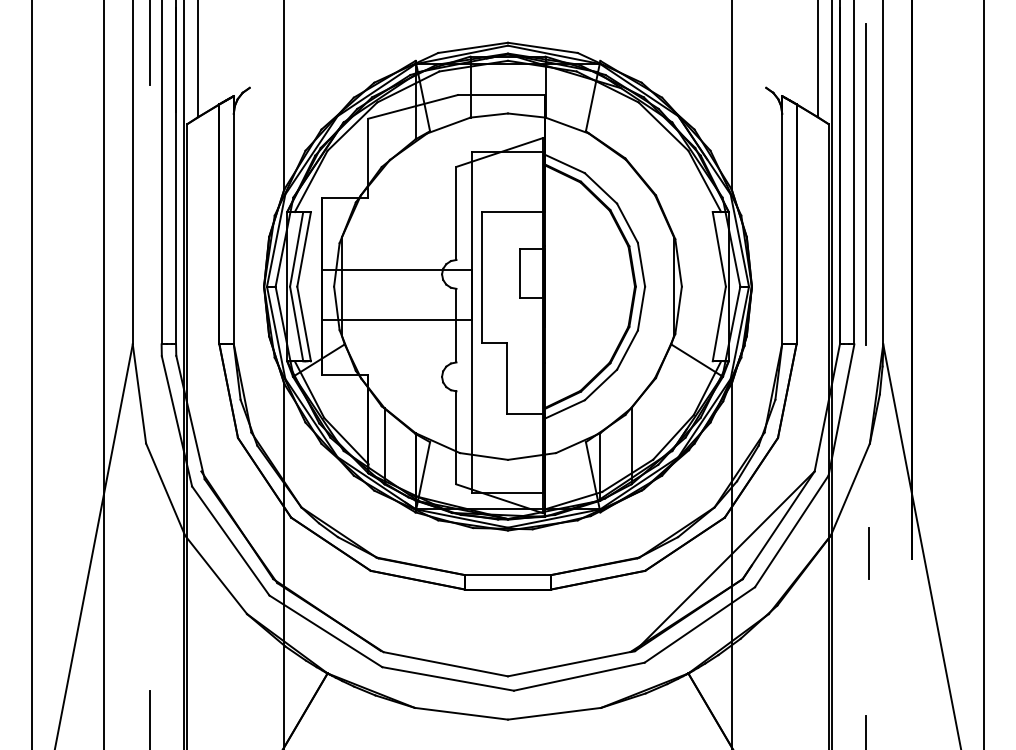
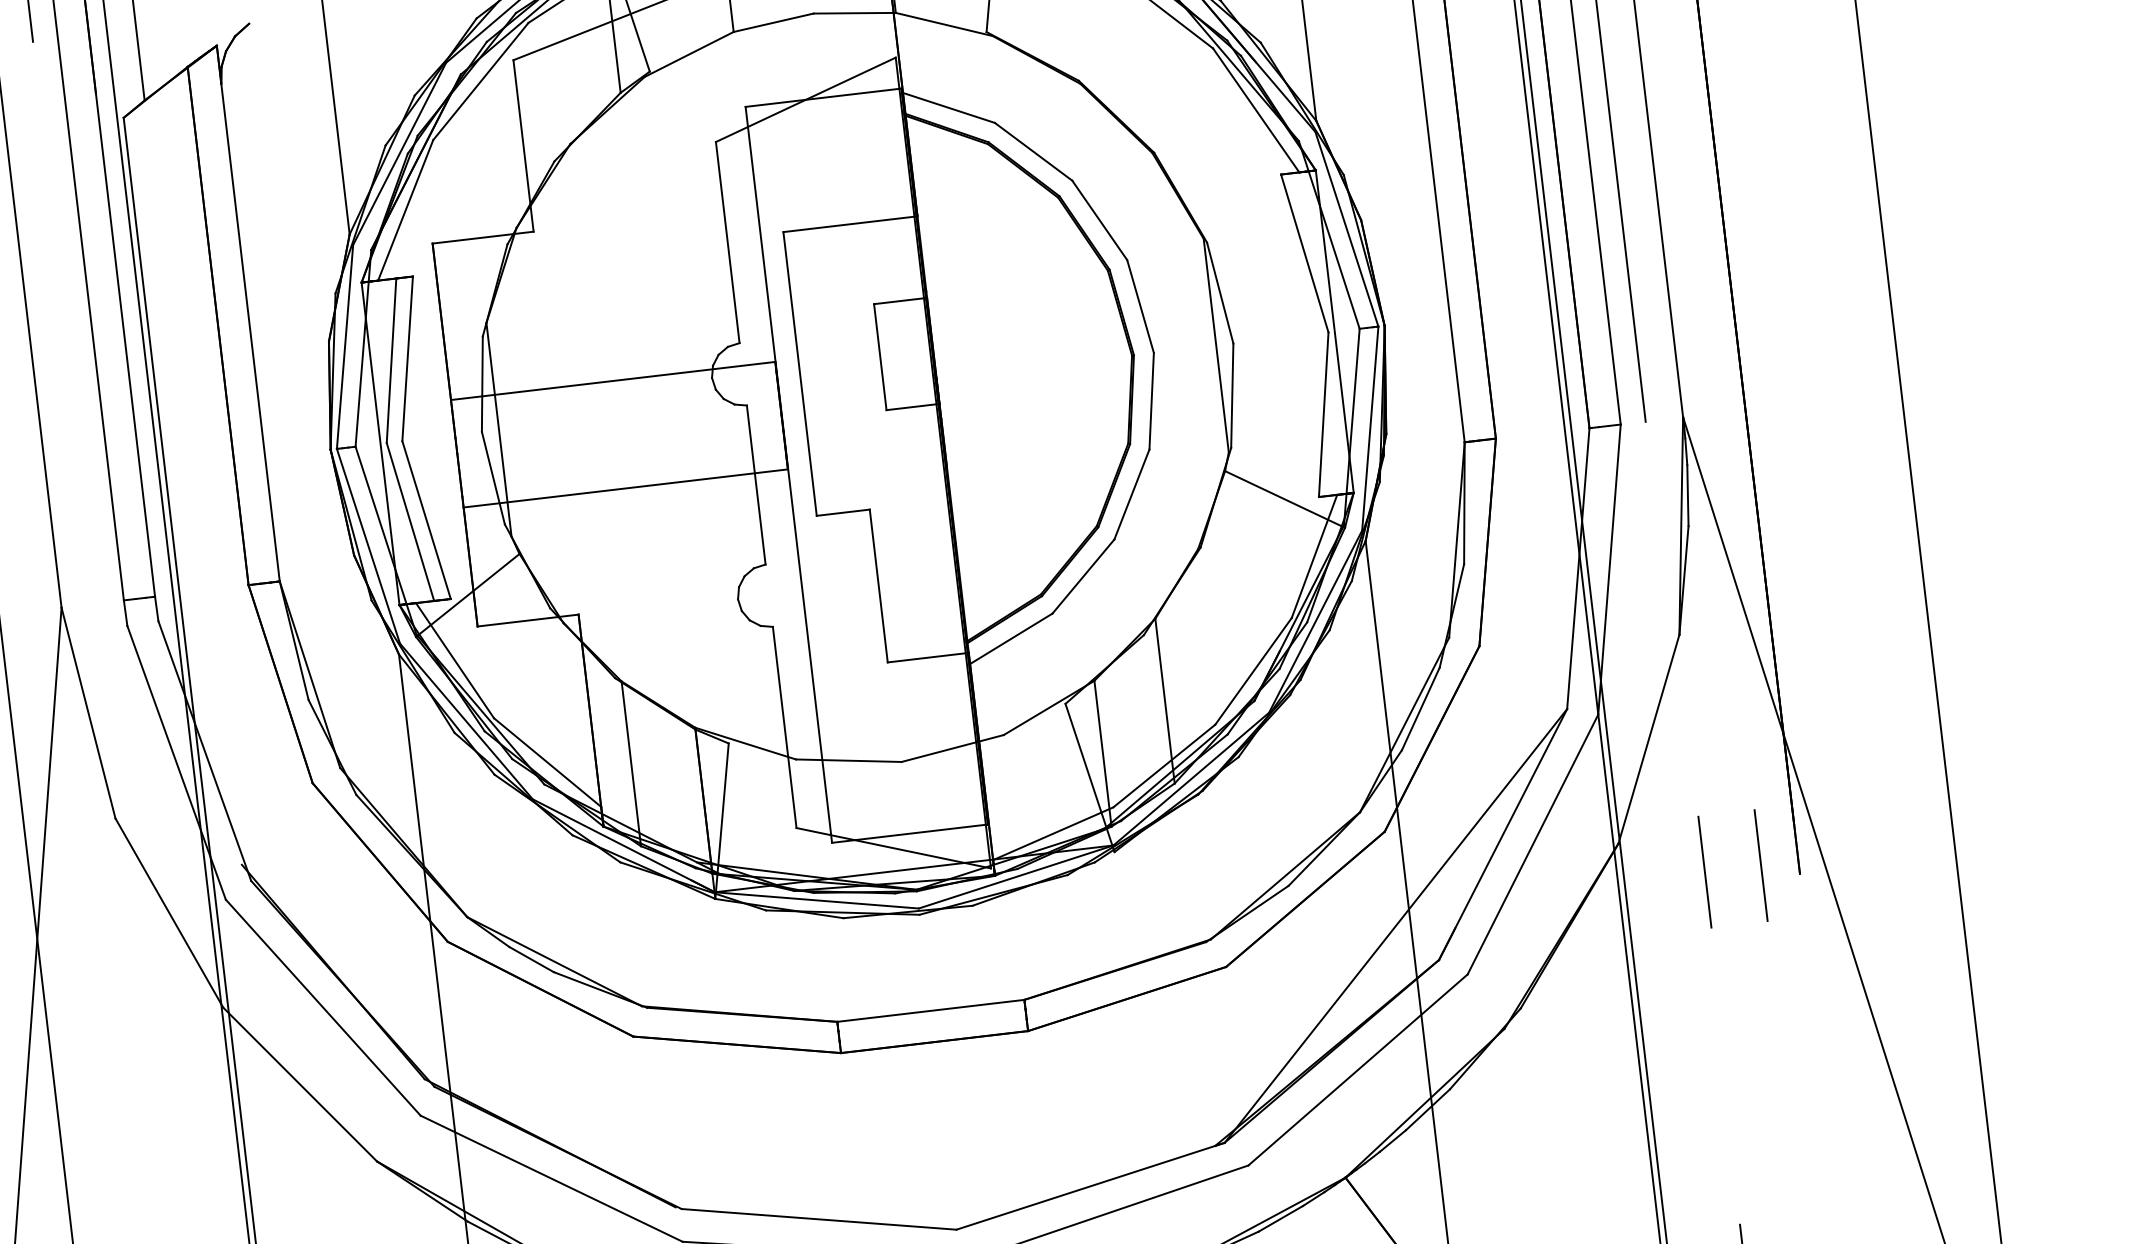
line: (894, 553) -> (1760, 866), added

